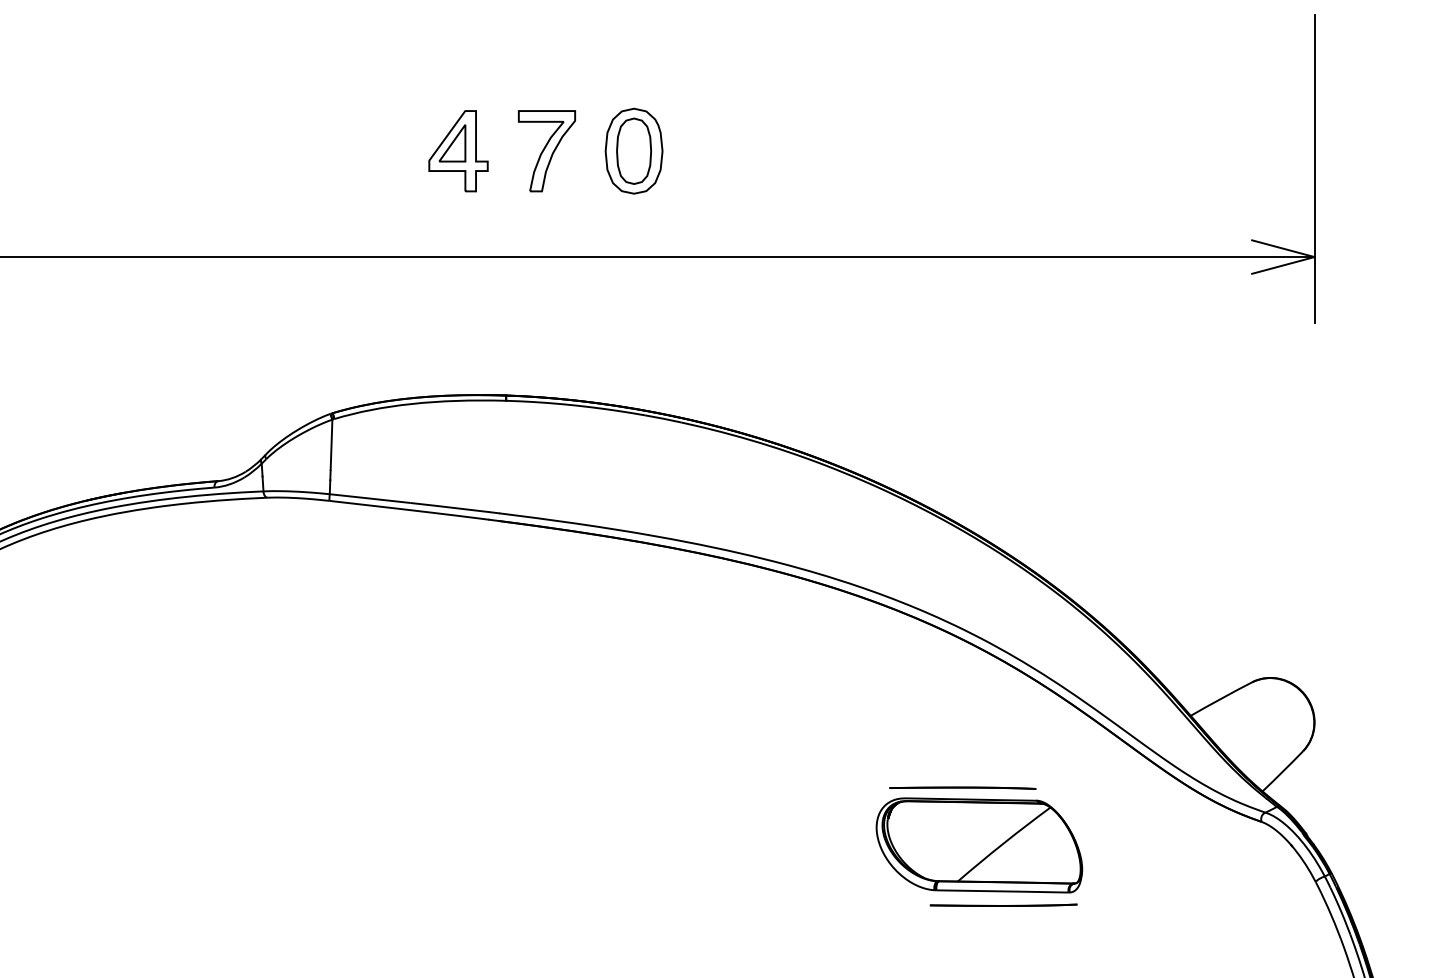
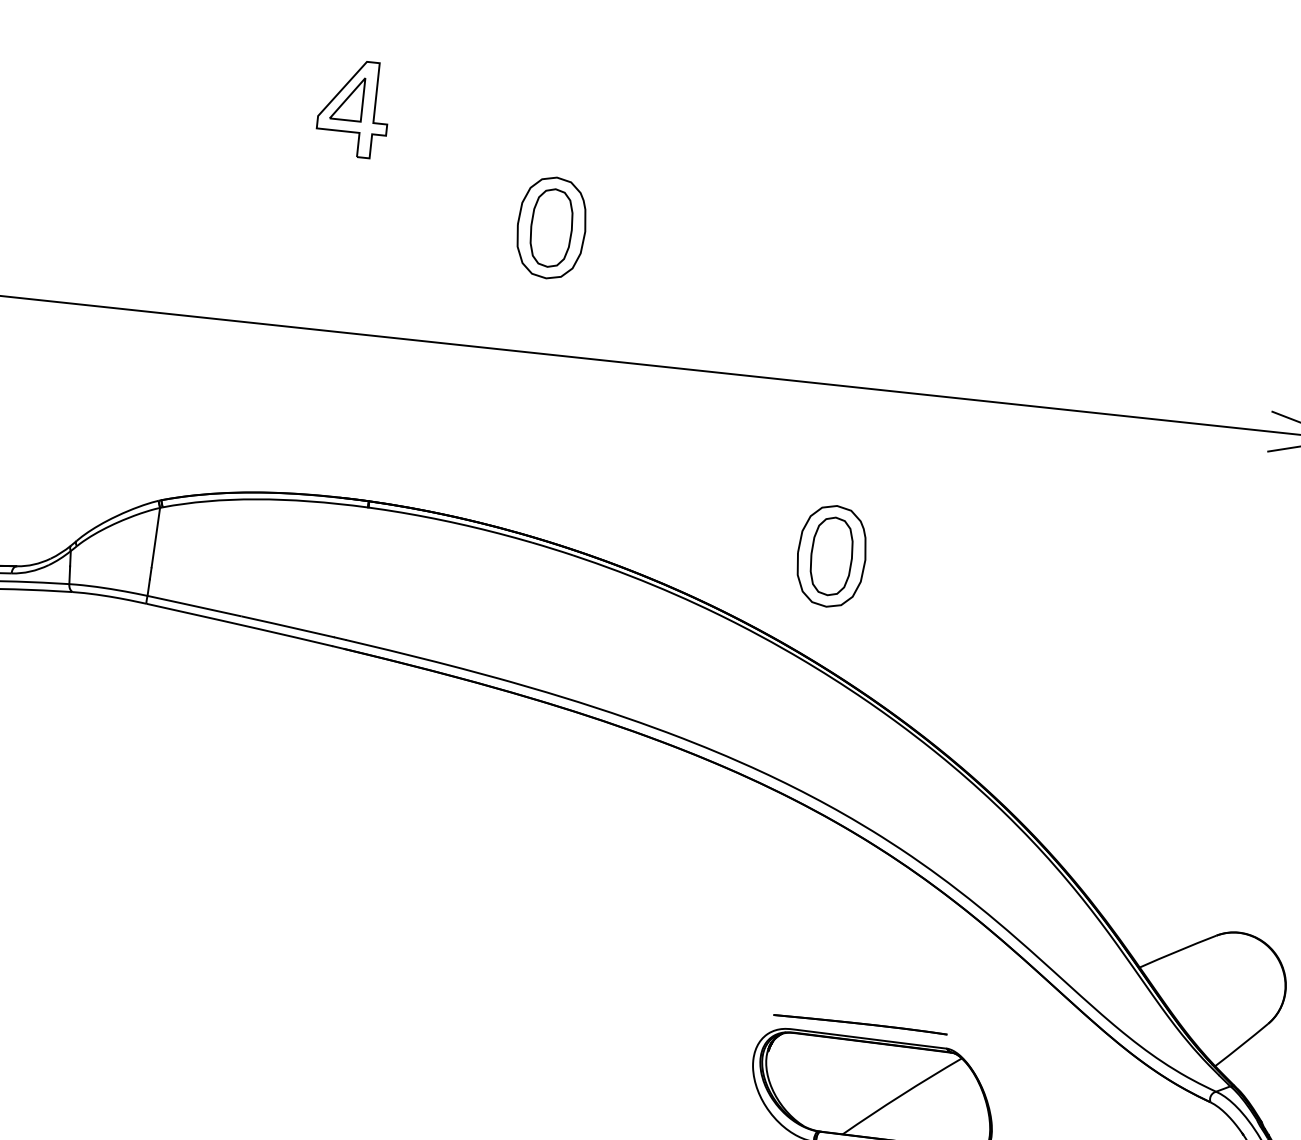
part: (458, 151) -> (353, 108), moved
part: (546, 151) -> (447, 217), removed
part: (896, 399) -> (831, 555), added

